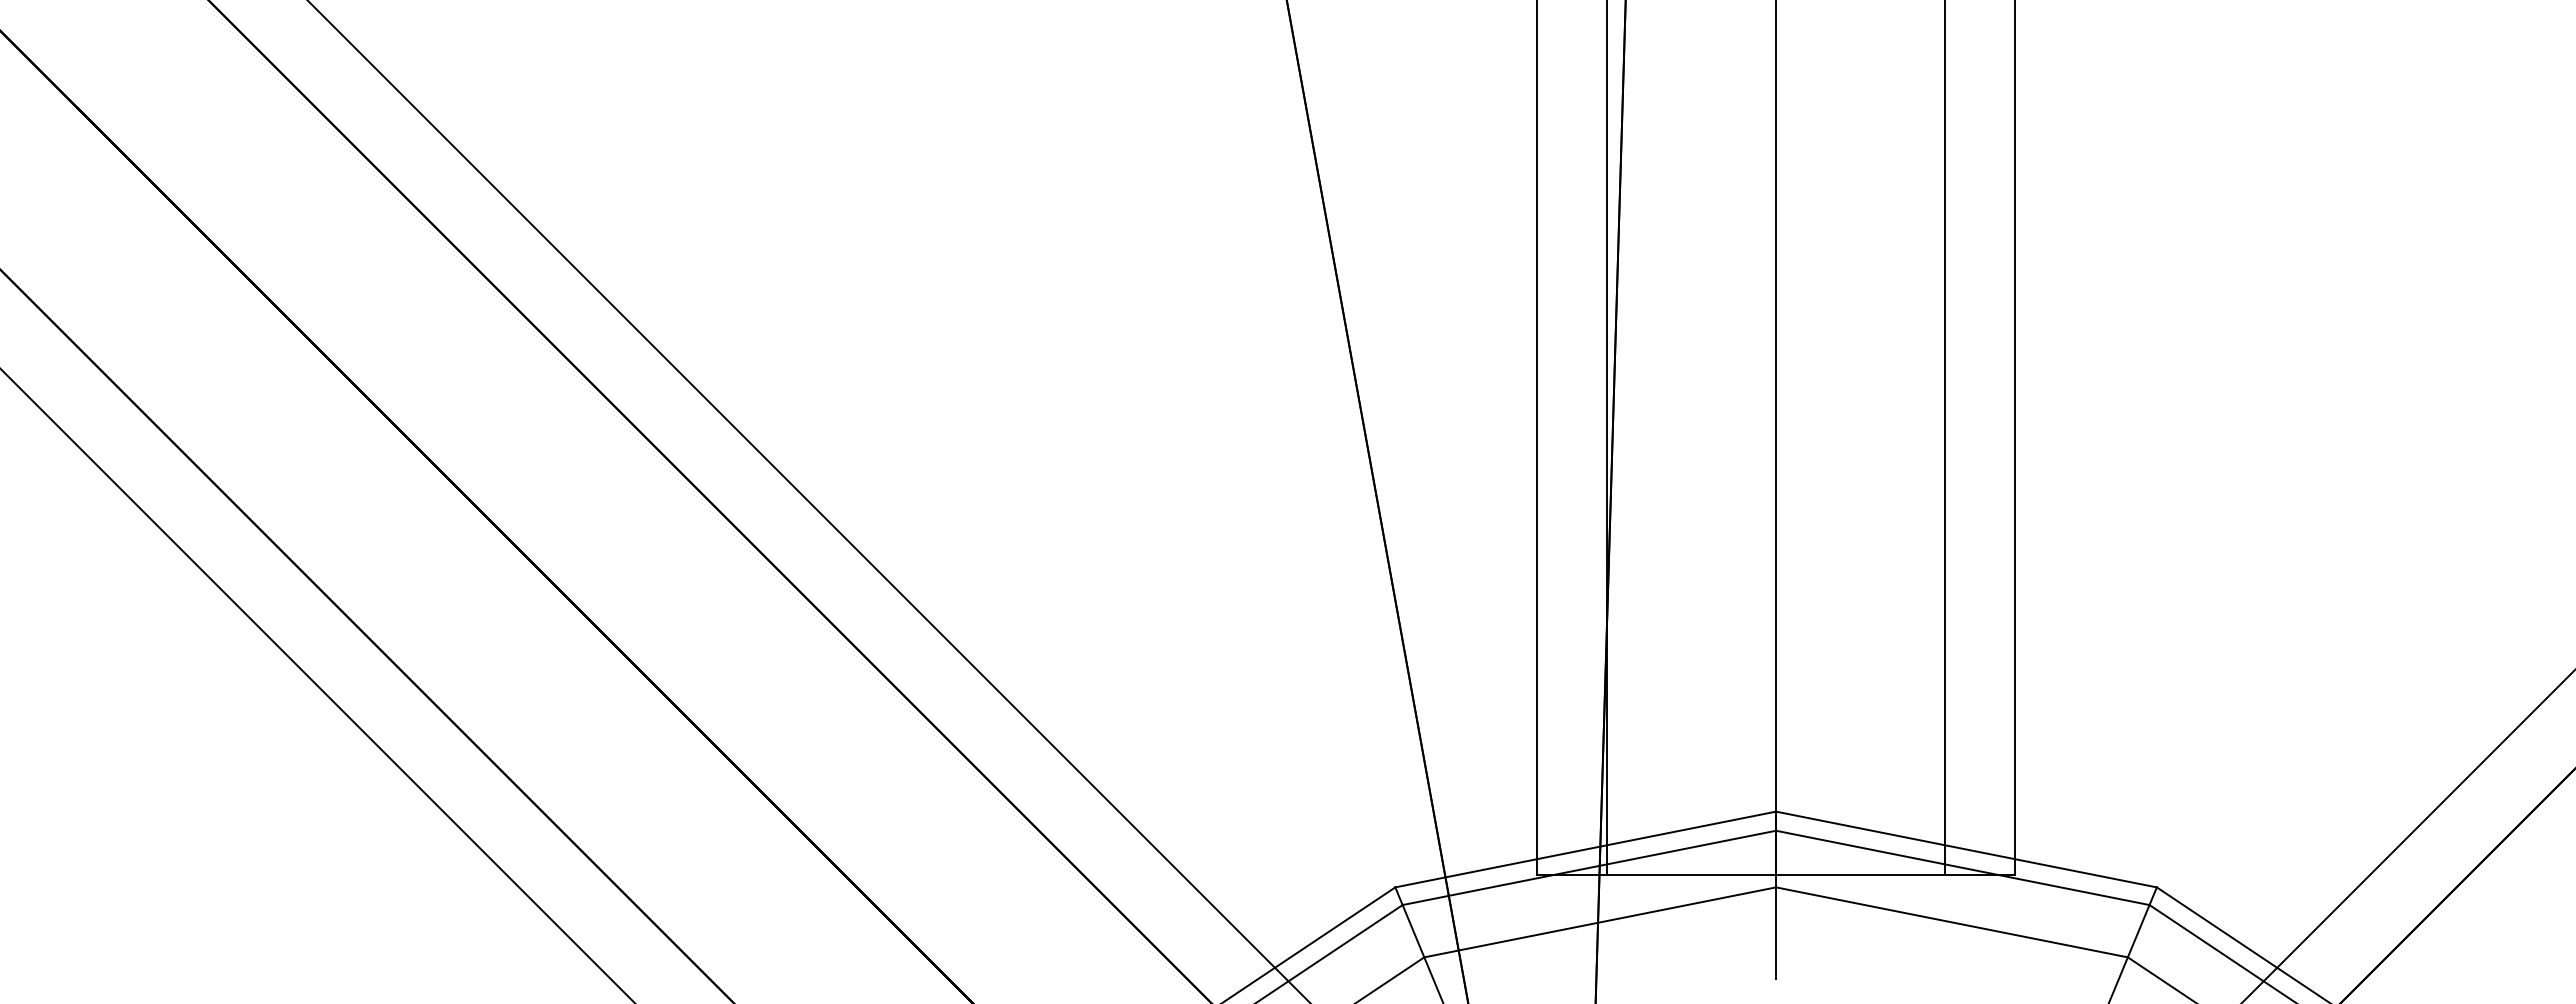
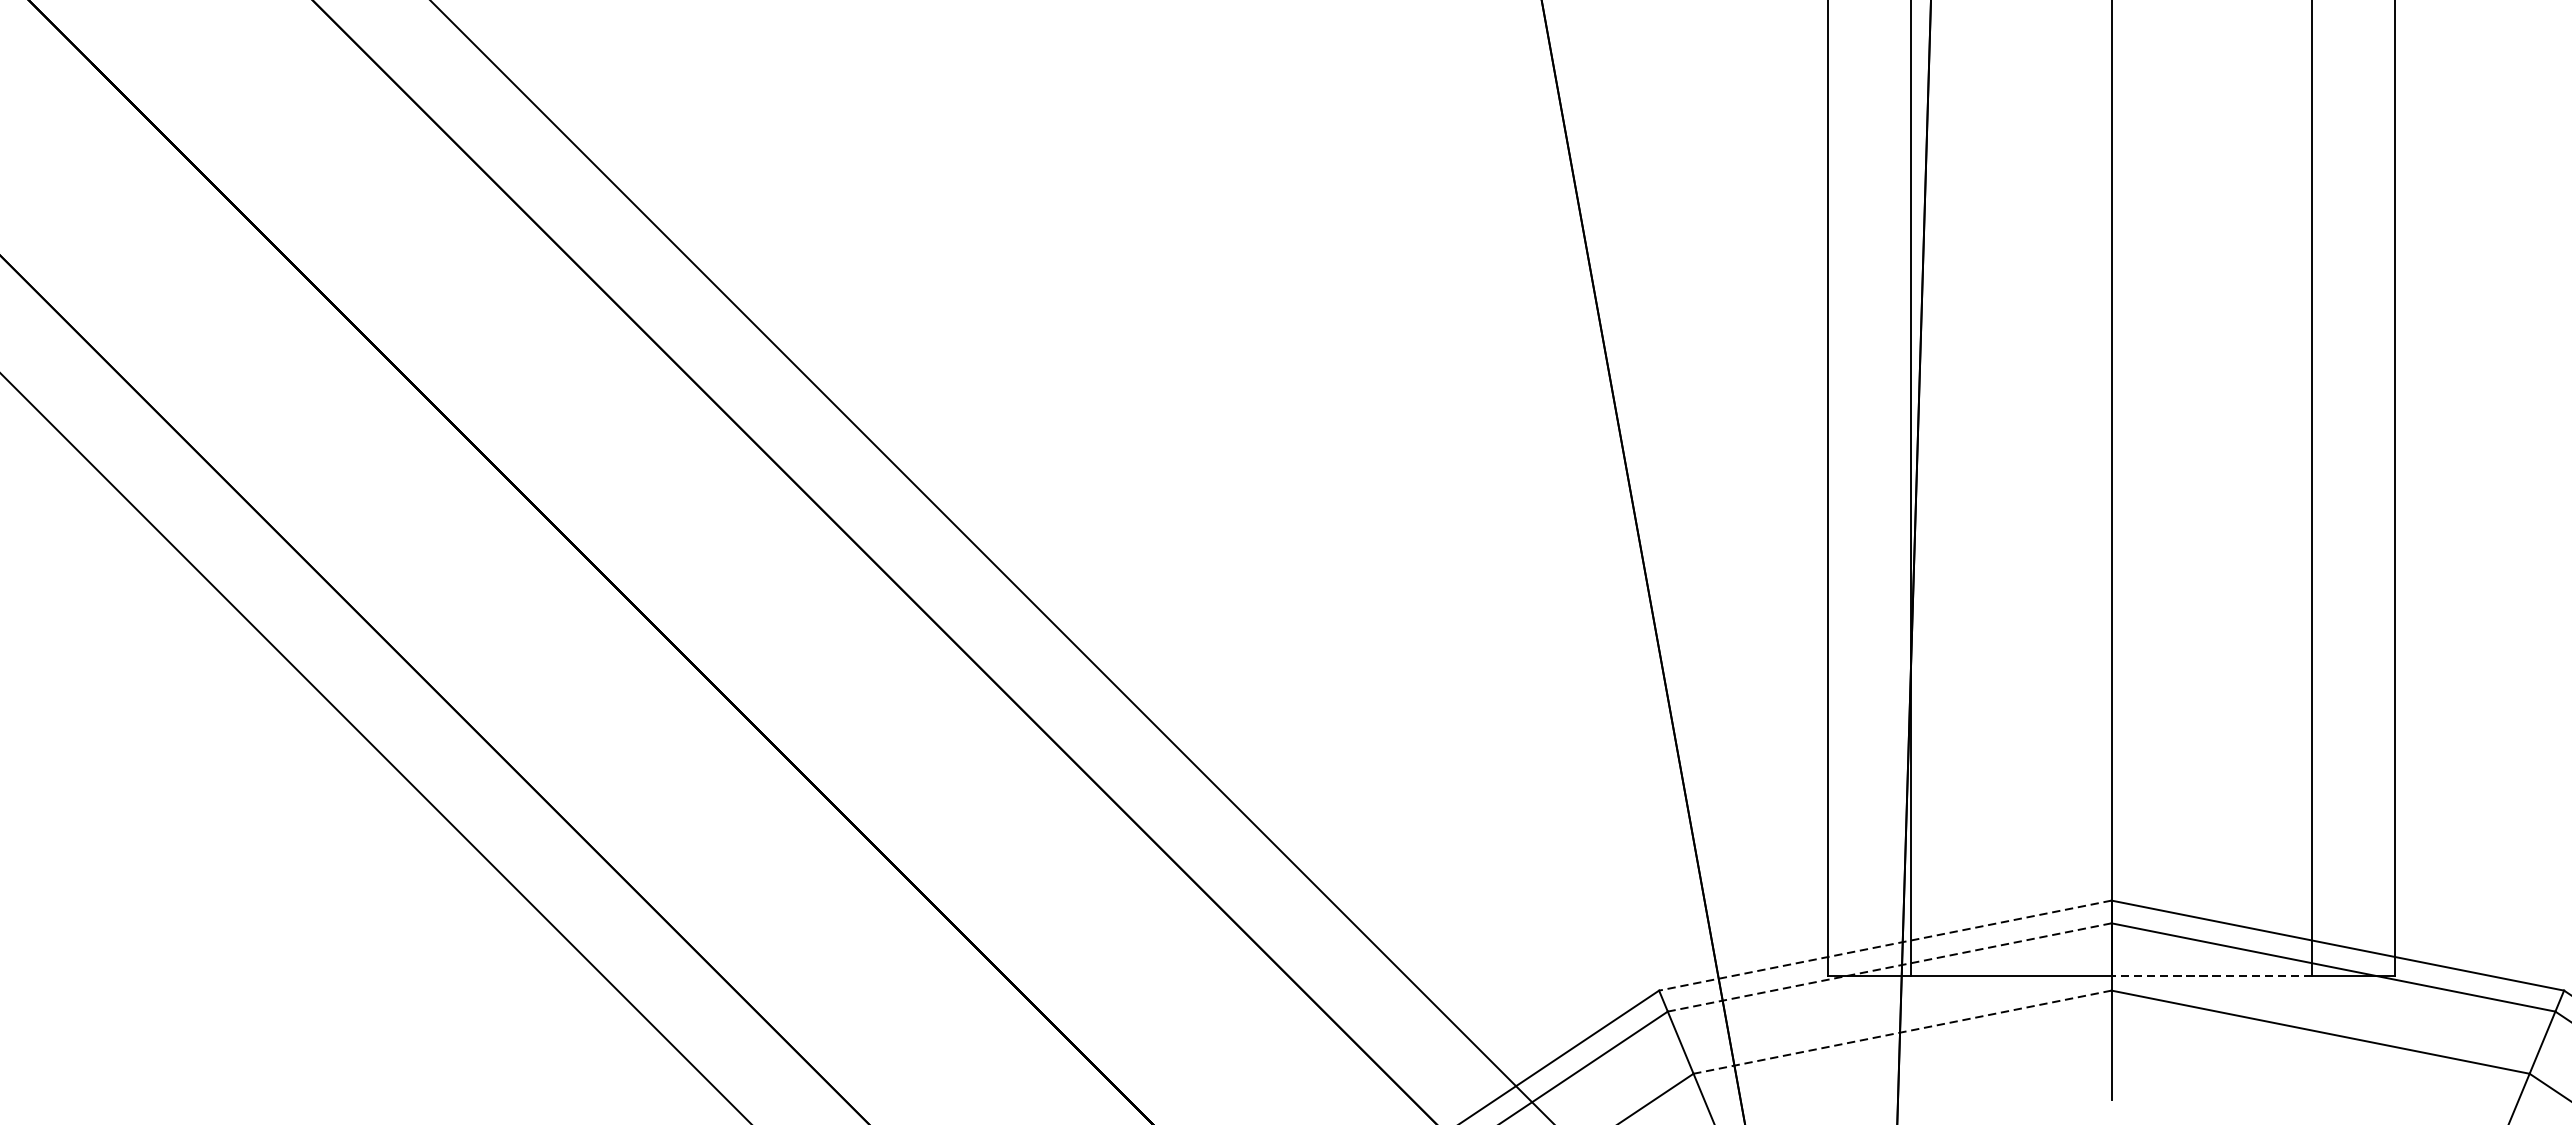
line: (1585, 849) -> (1885, 945), solid -> dashed
line: (1588, 868) -> (1888, 968), solid -> dashed
line: (1860, 875) -> (2211, 976), solid -> dashed
line: (1599, 922) -> (1901, 1032), solid -> dashed

